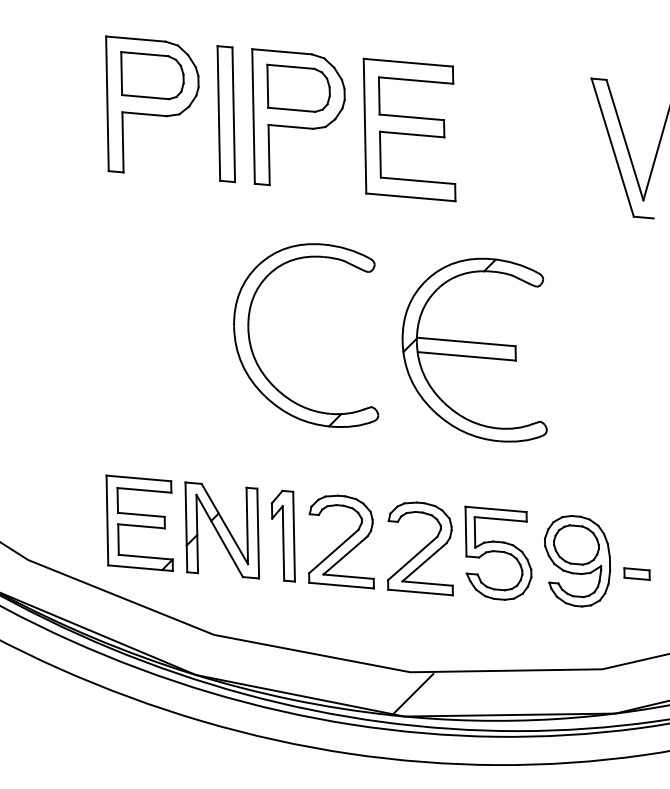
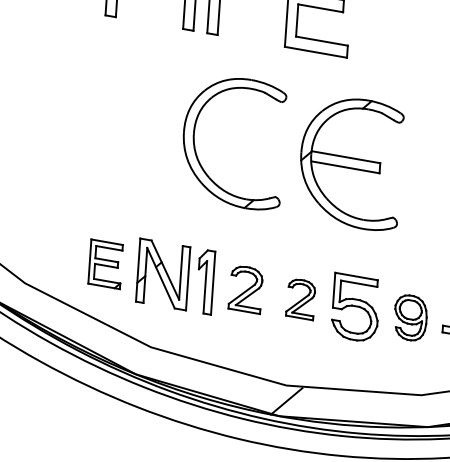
part: (139, 522) -> (105, 263), size x0.7
part: (341, 541) -> (246, 289), size x0.7
part: (420, 548) -> (301, 299), size x0.6
part: (577, 561) -> (410, 318), size x0.7

